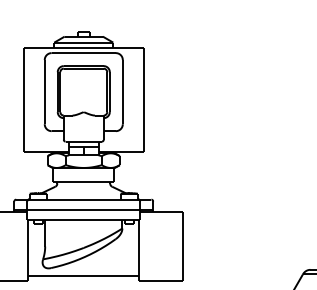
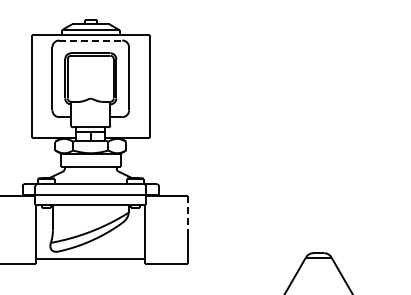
line: (84, 53) -> (91, 40), solid -> dashed
line: (182, 229) -> (187, 213), solid -> dashed

